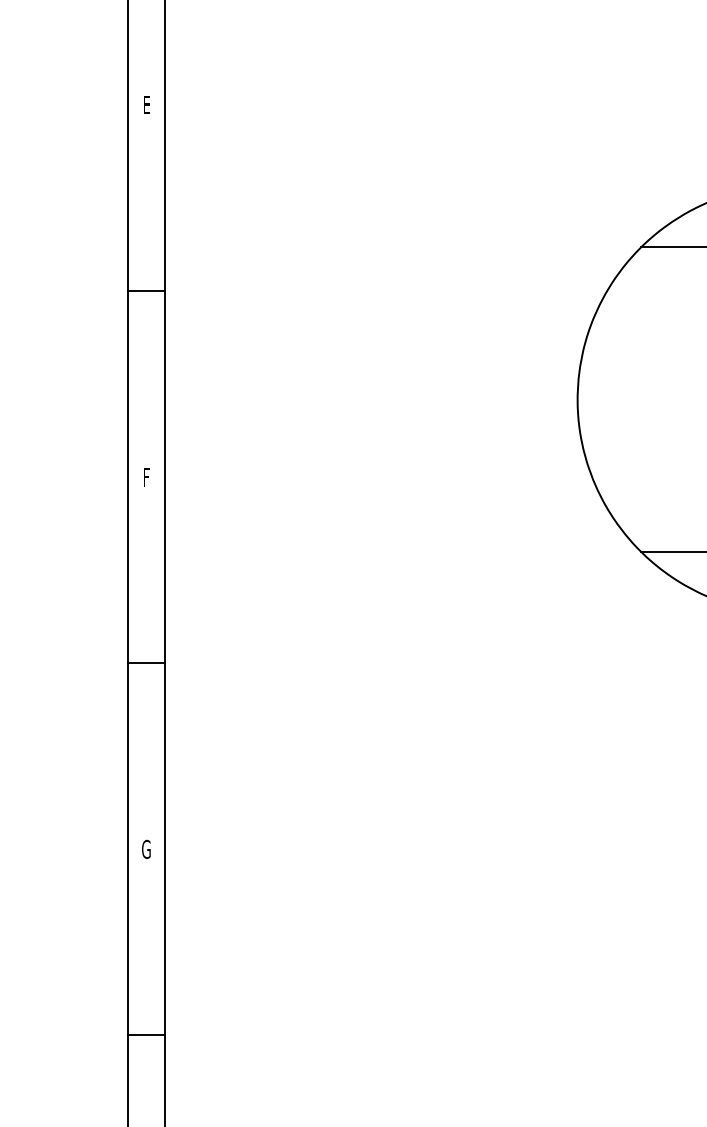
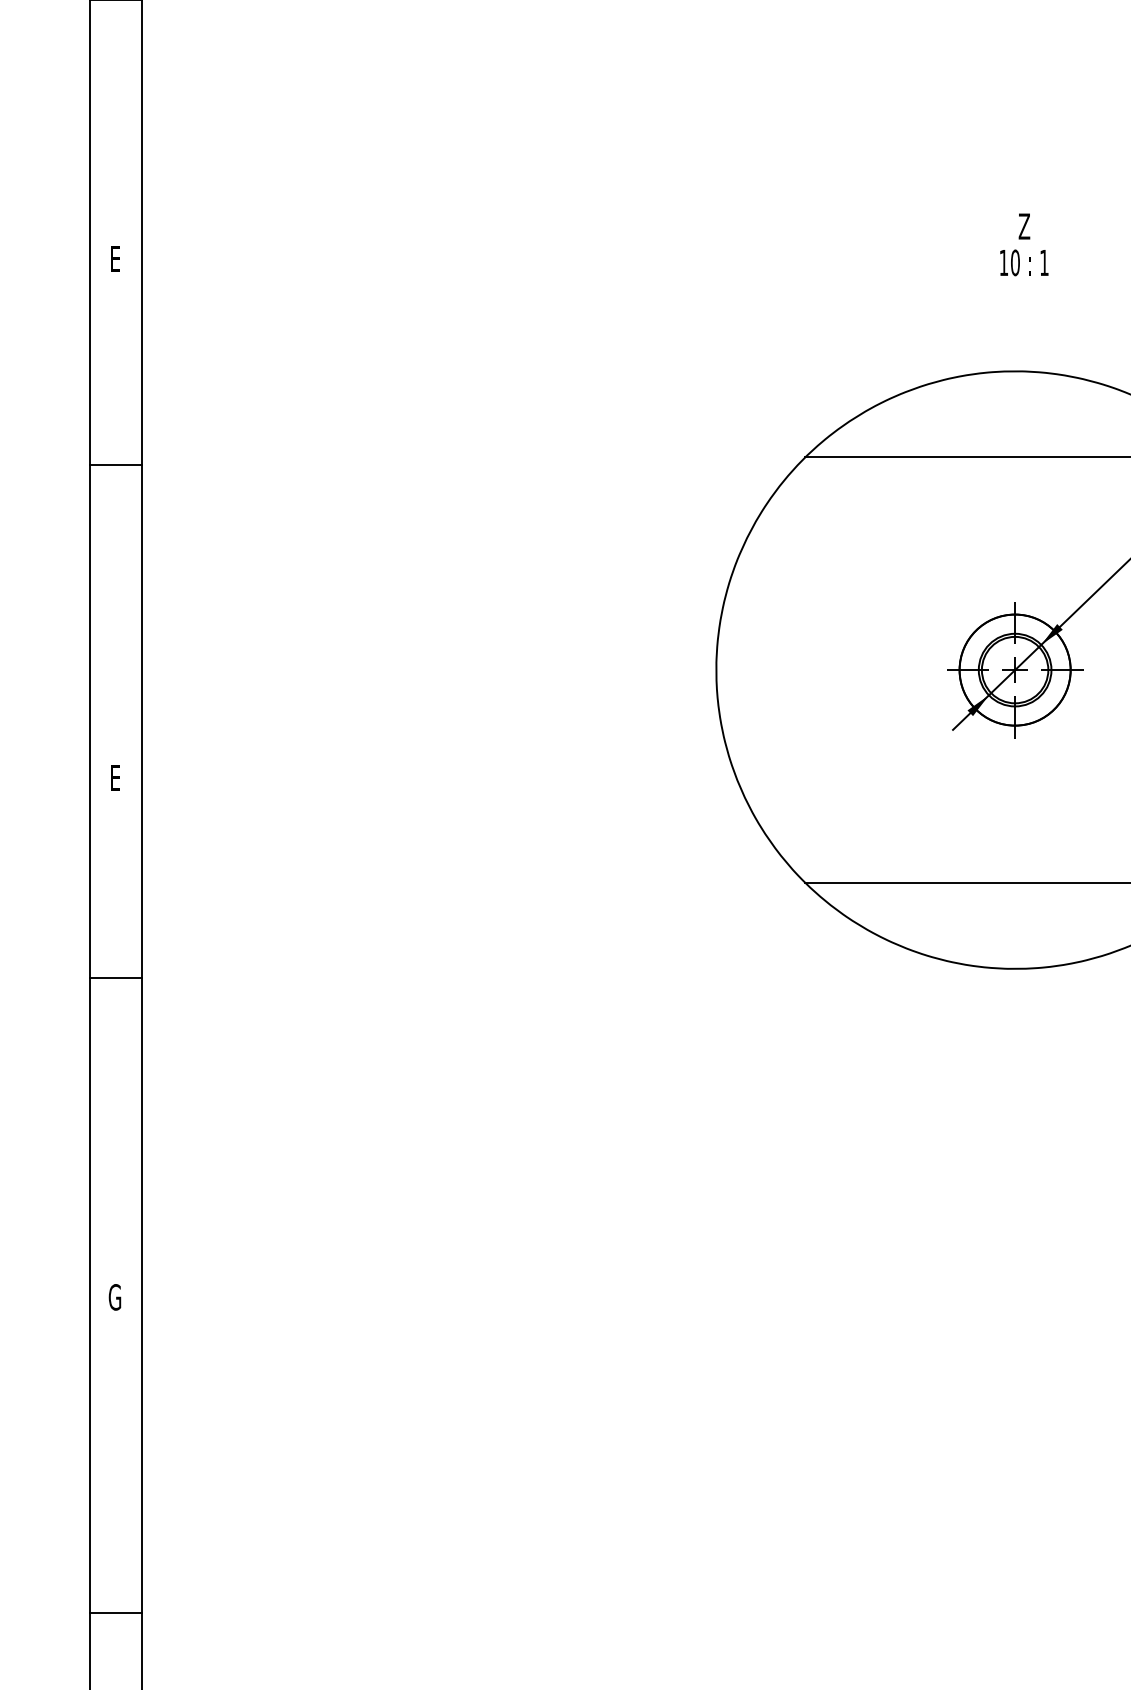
line: (146, 290) -> (115, 464), moved
text: (146, 476) -> (115, 777), F -> E
line: (146, 663) -> (115, 977), moved
line: (146, 1035) -> (115, 1612), moved

